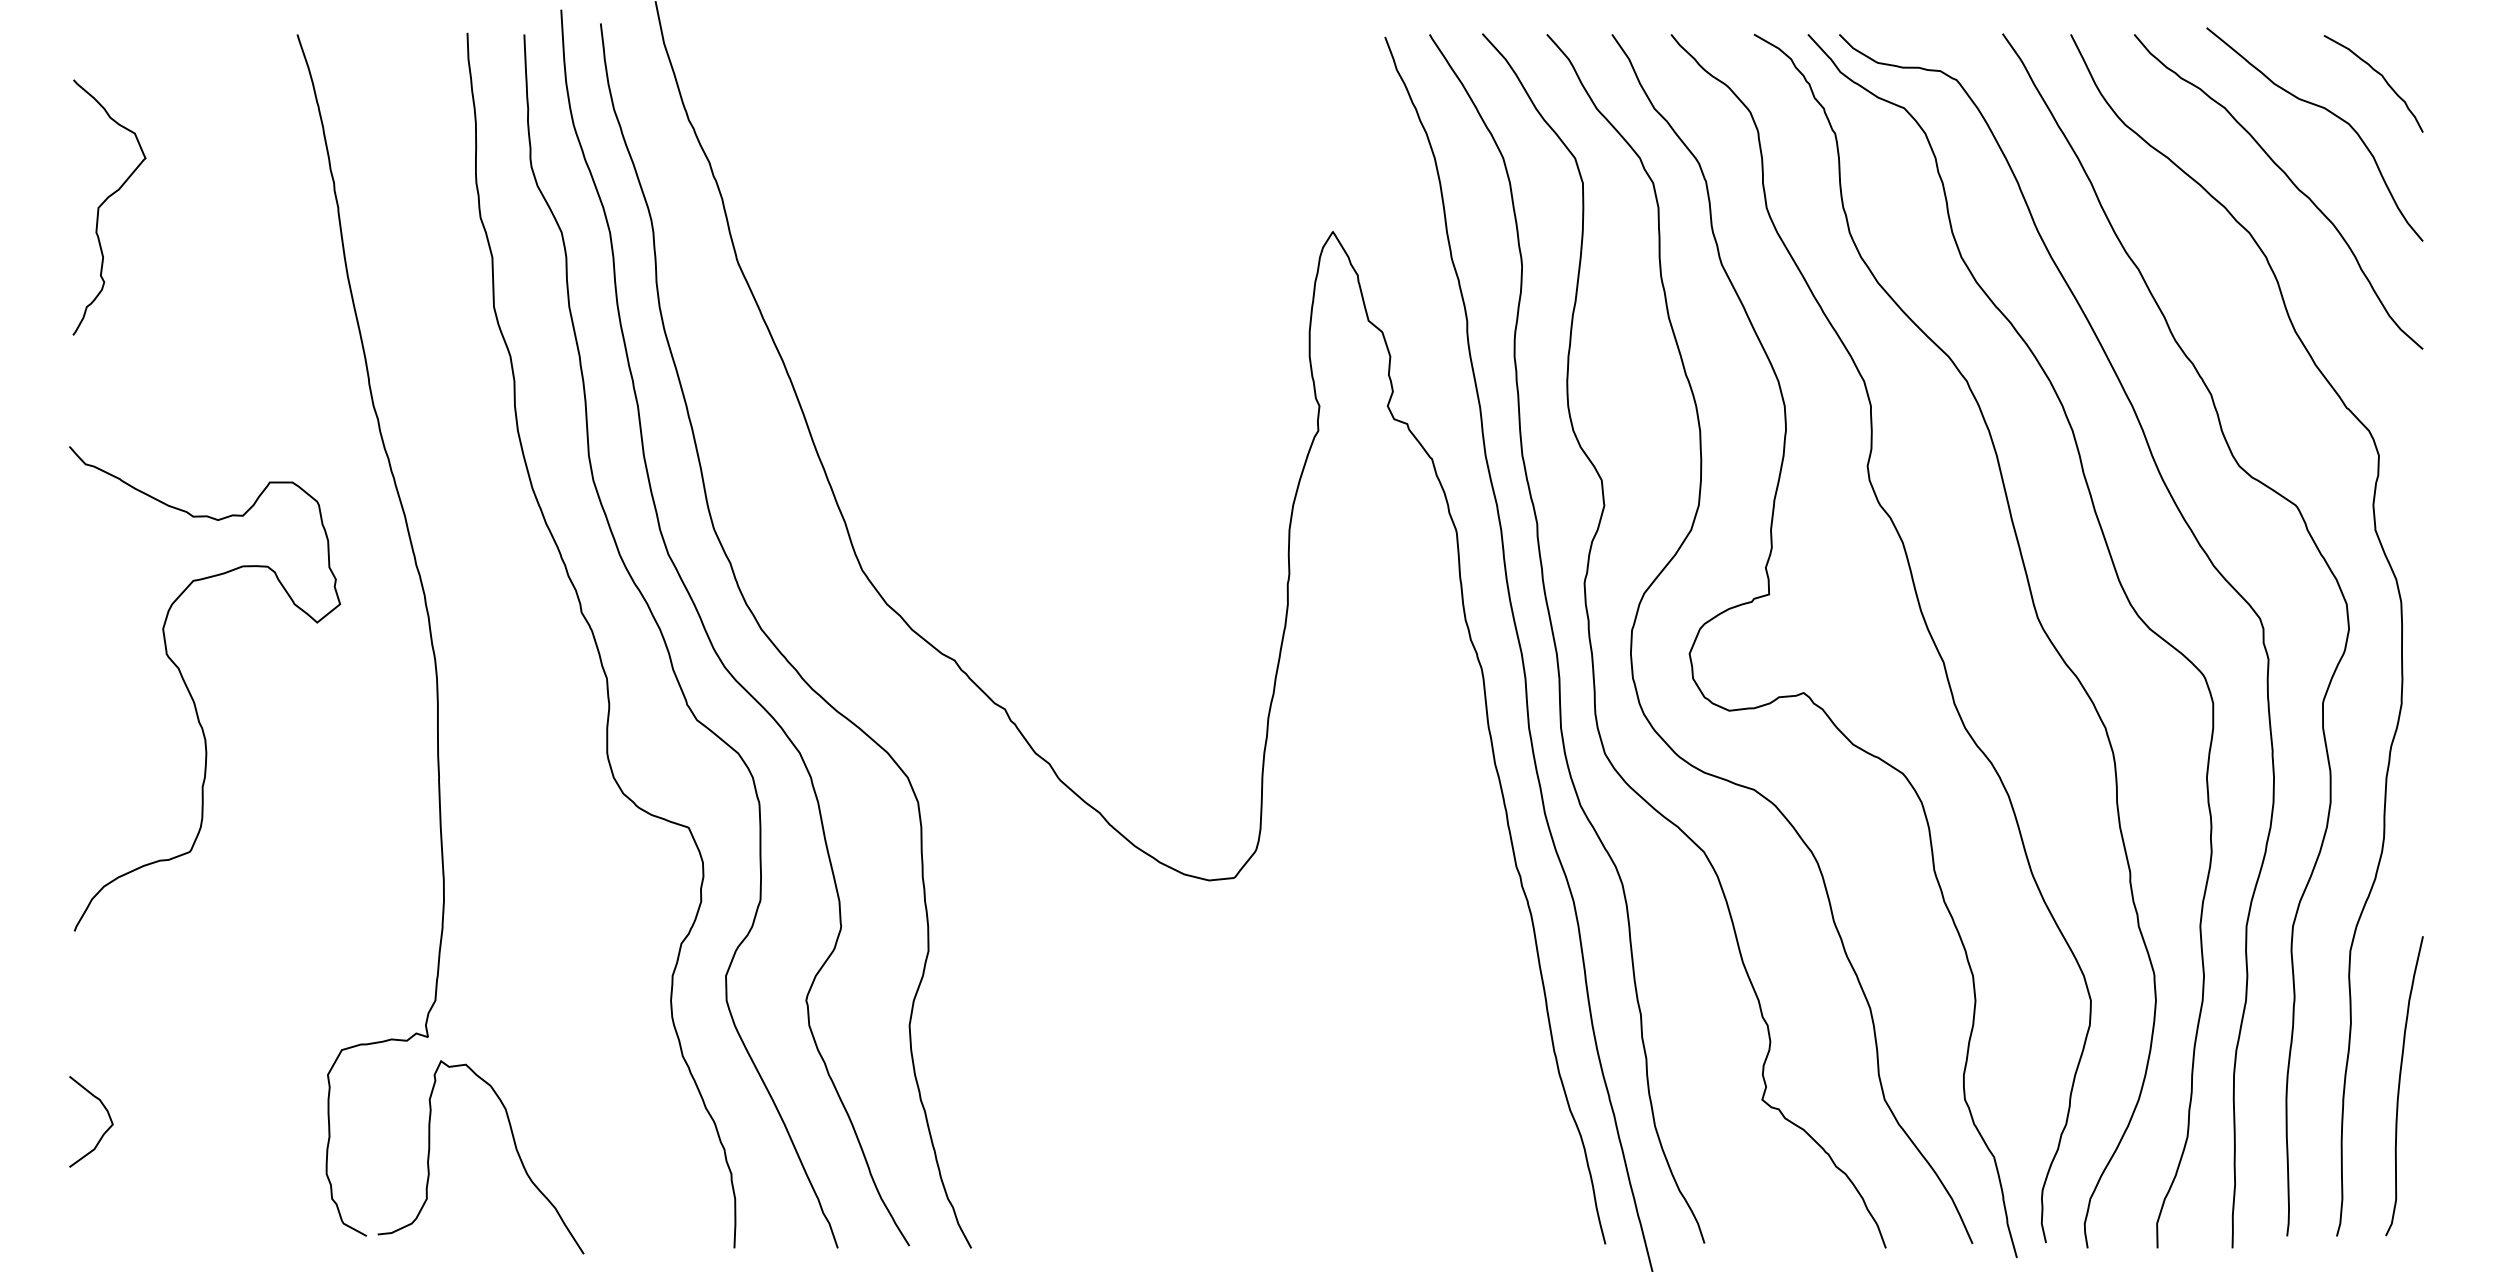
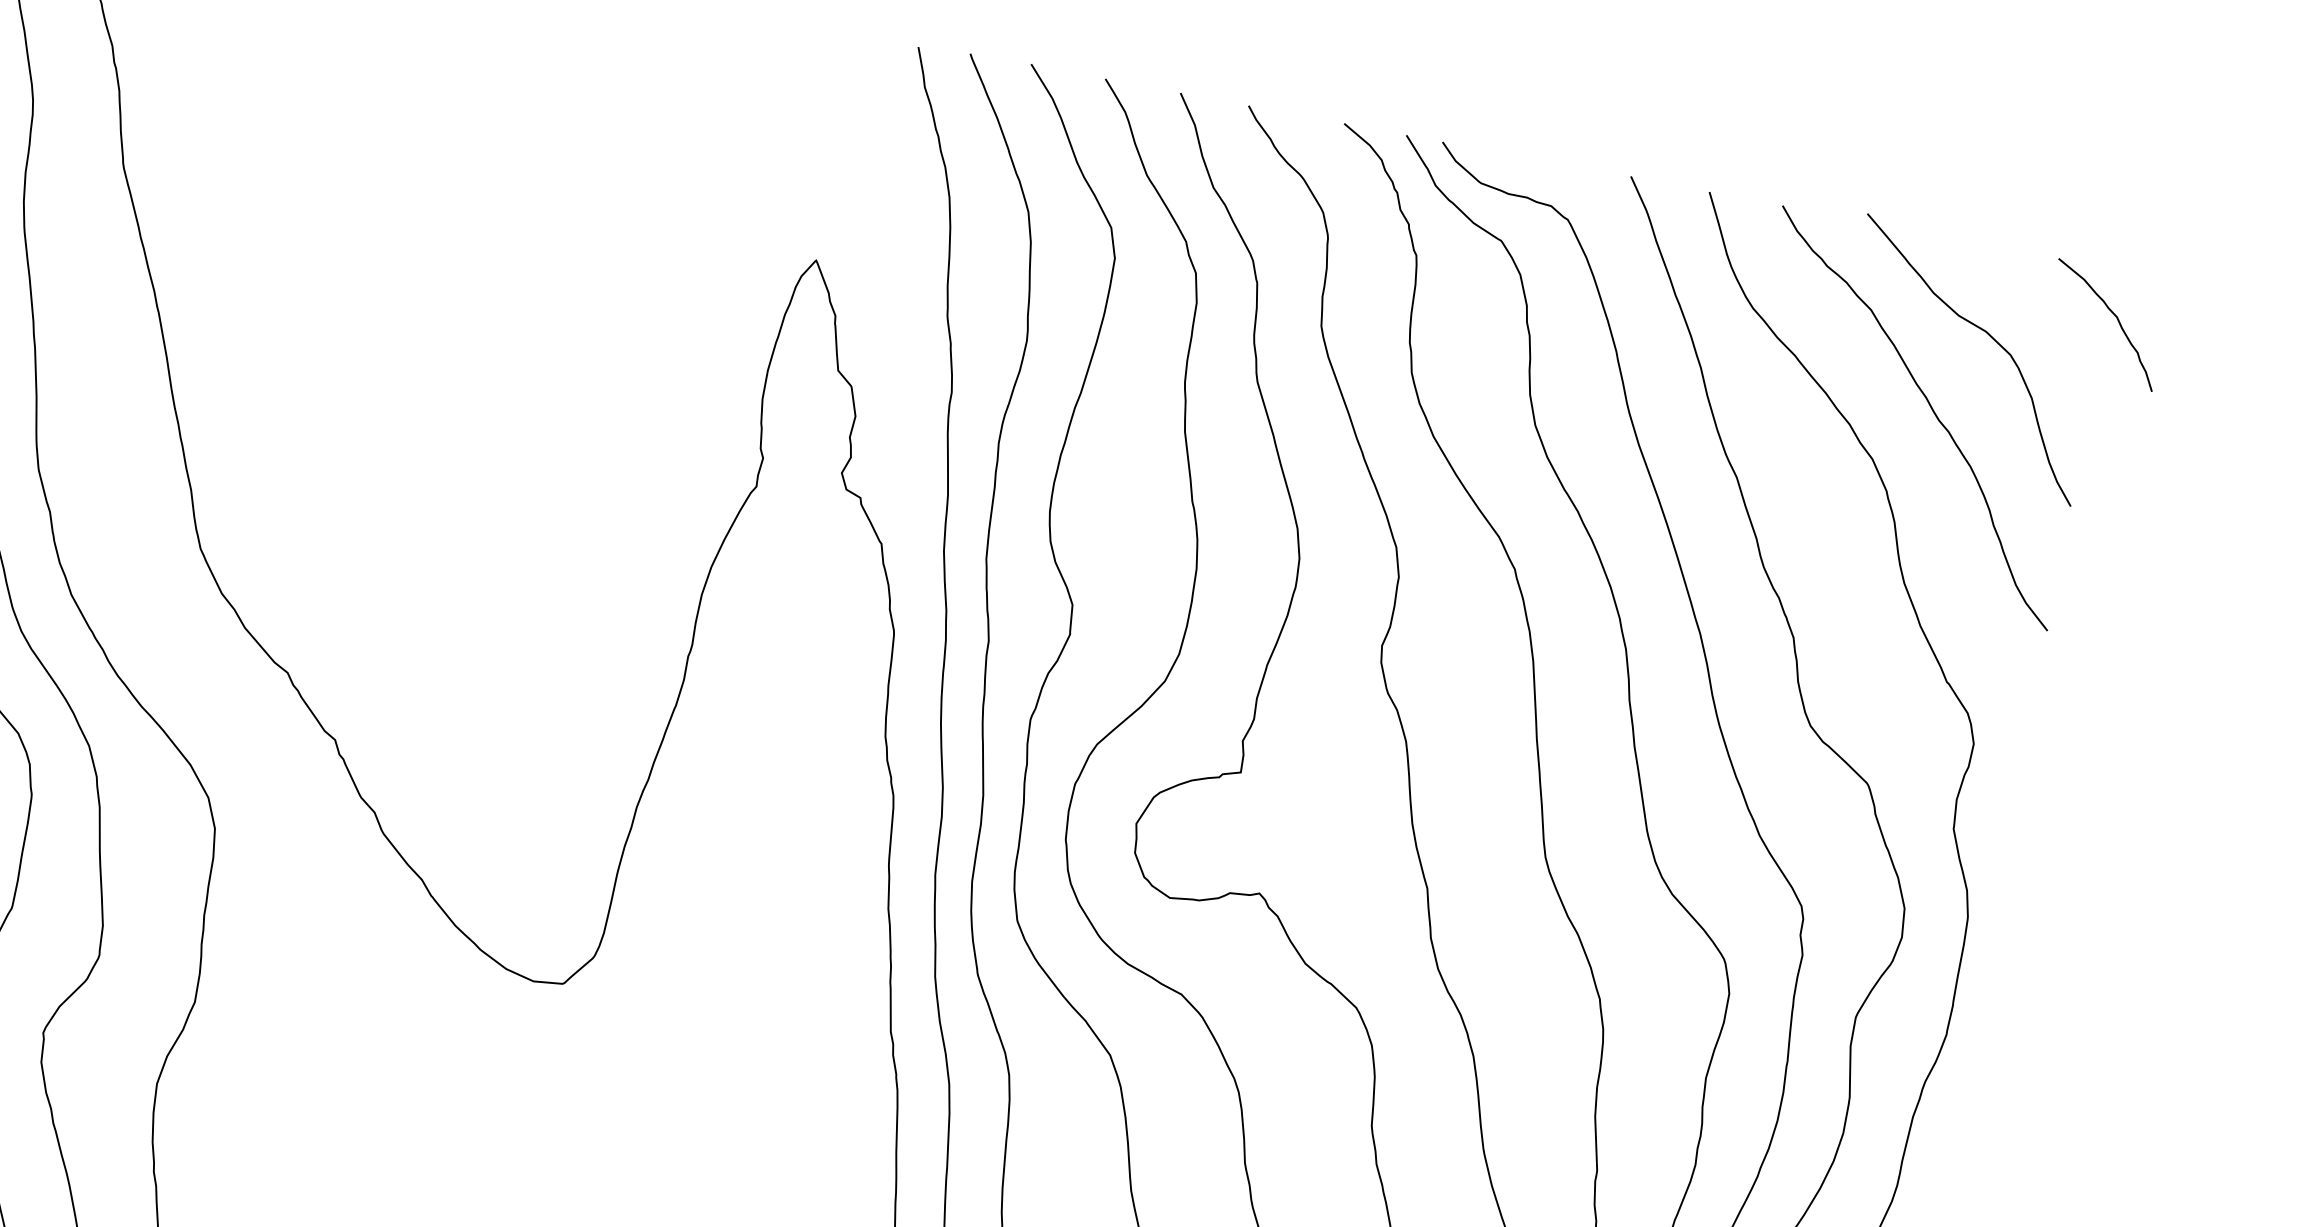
curve: (2378, 74) -> (2113, 315), moved

